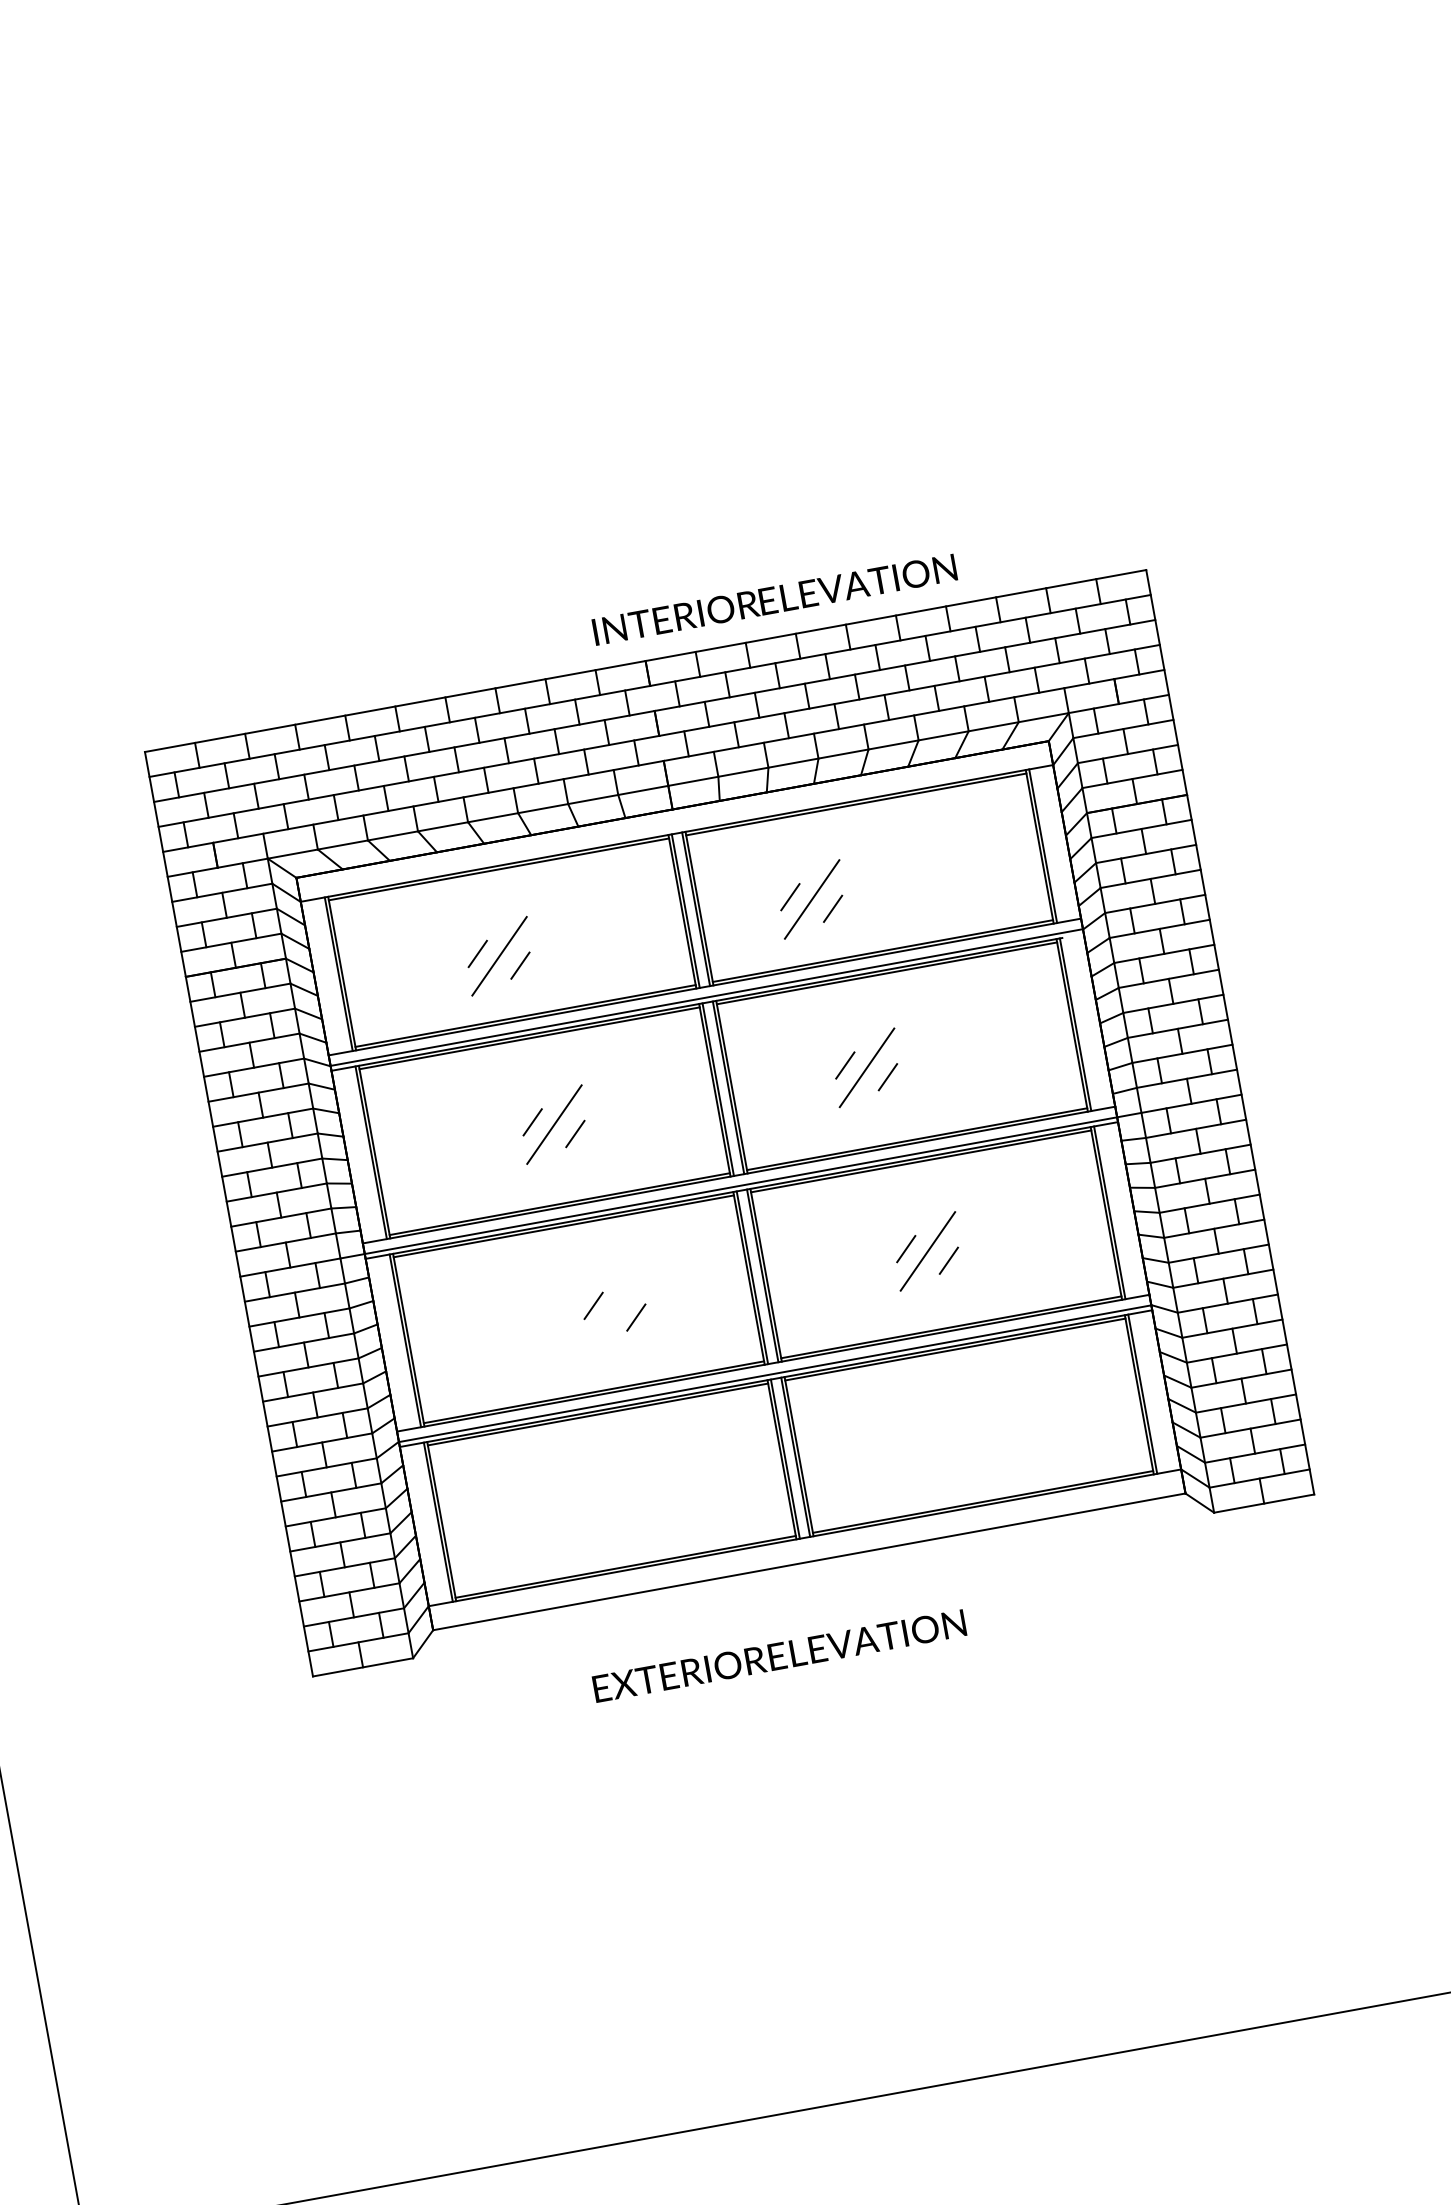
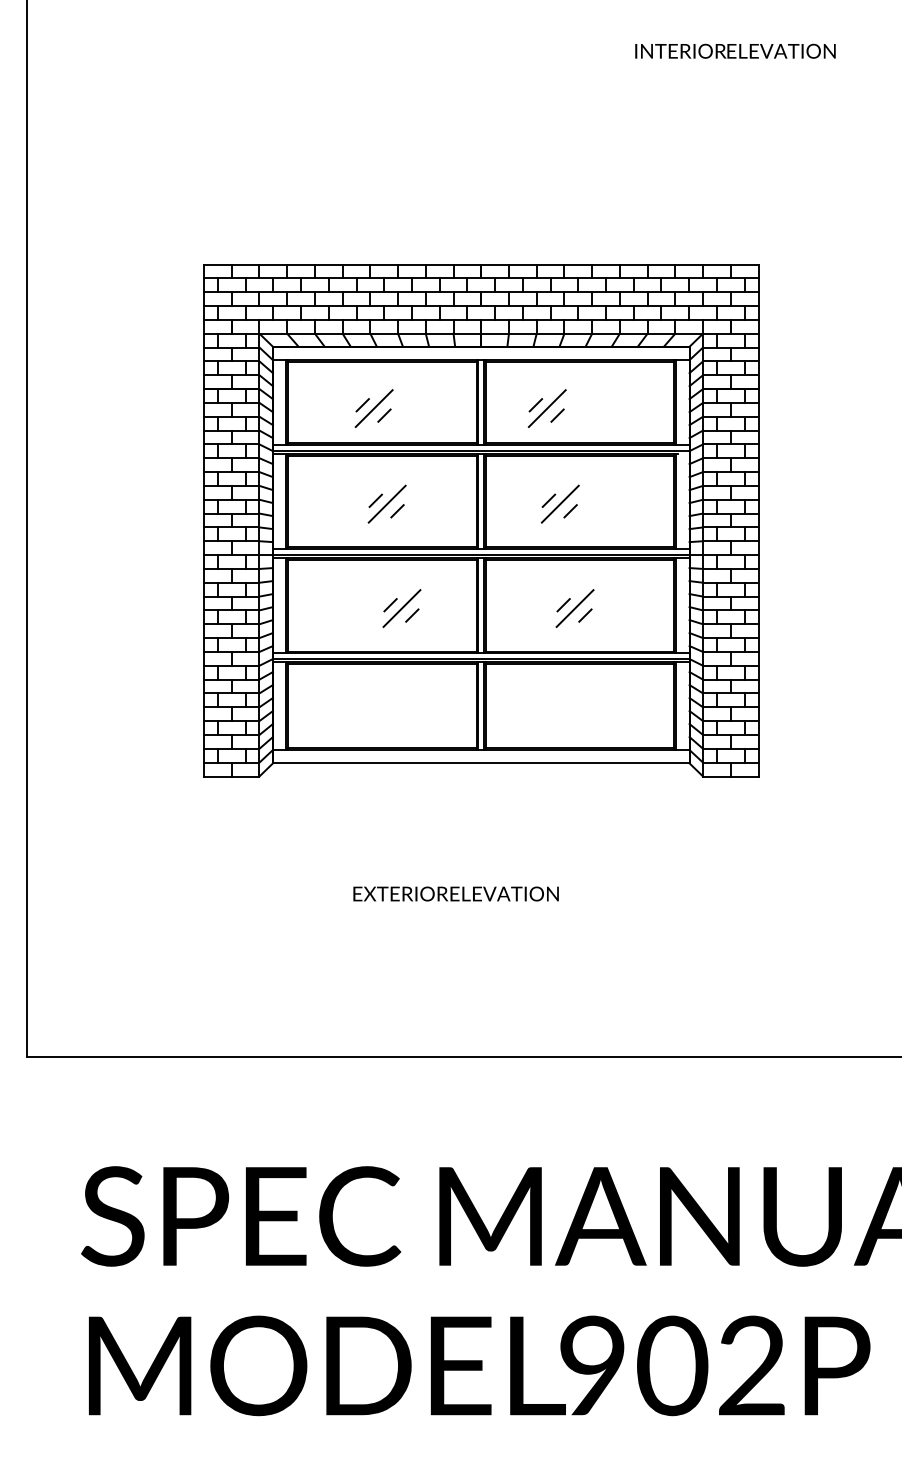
text: (774, 598) -> (735, 50), moved
line: (614, 1308) -> (401, 608), added
text: (778, 1655) -> (455, 893), moved

